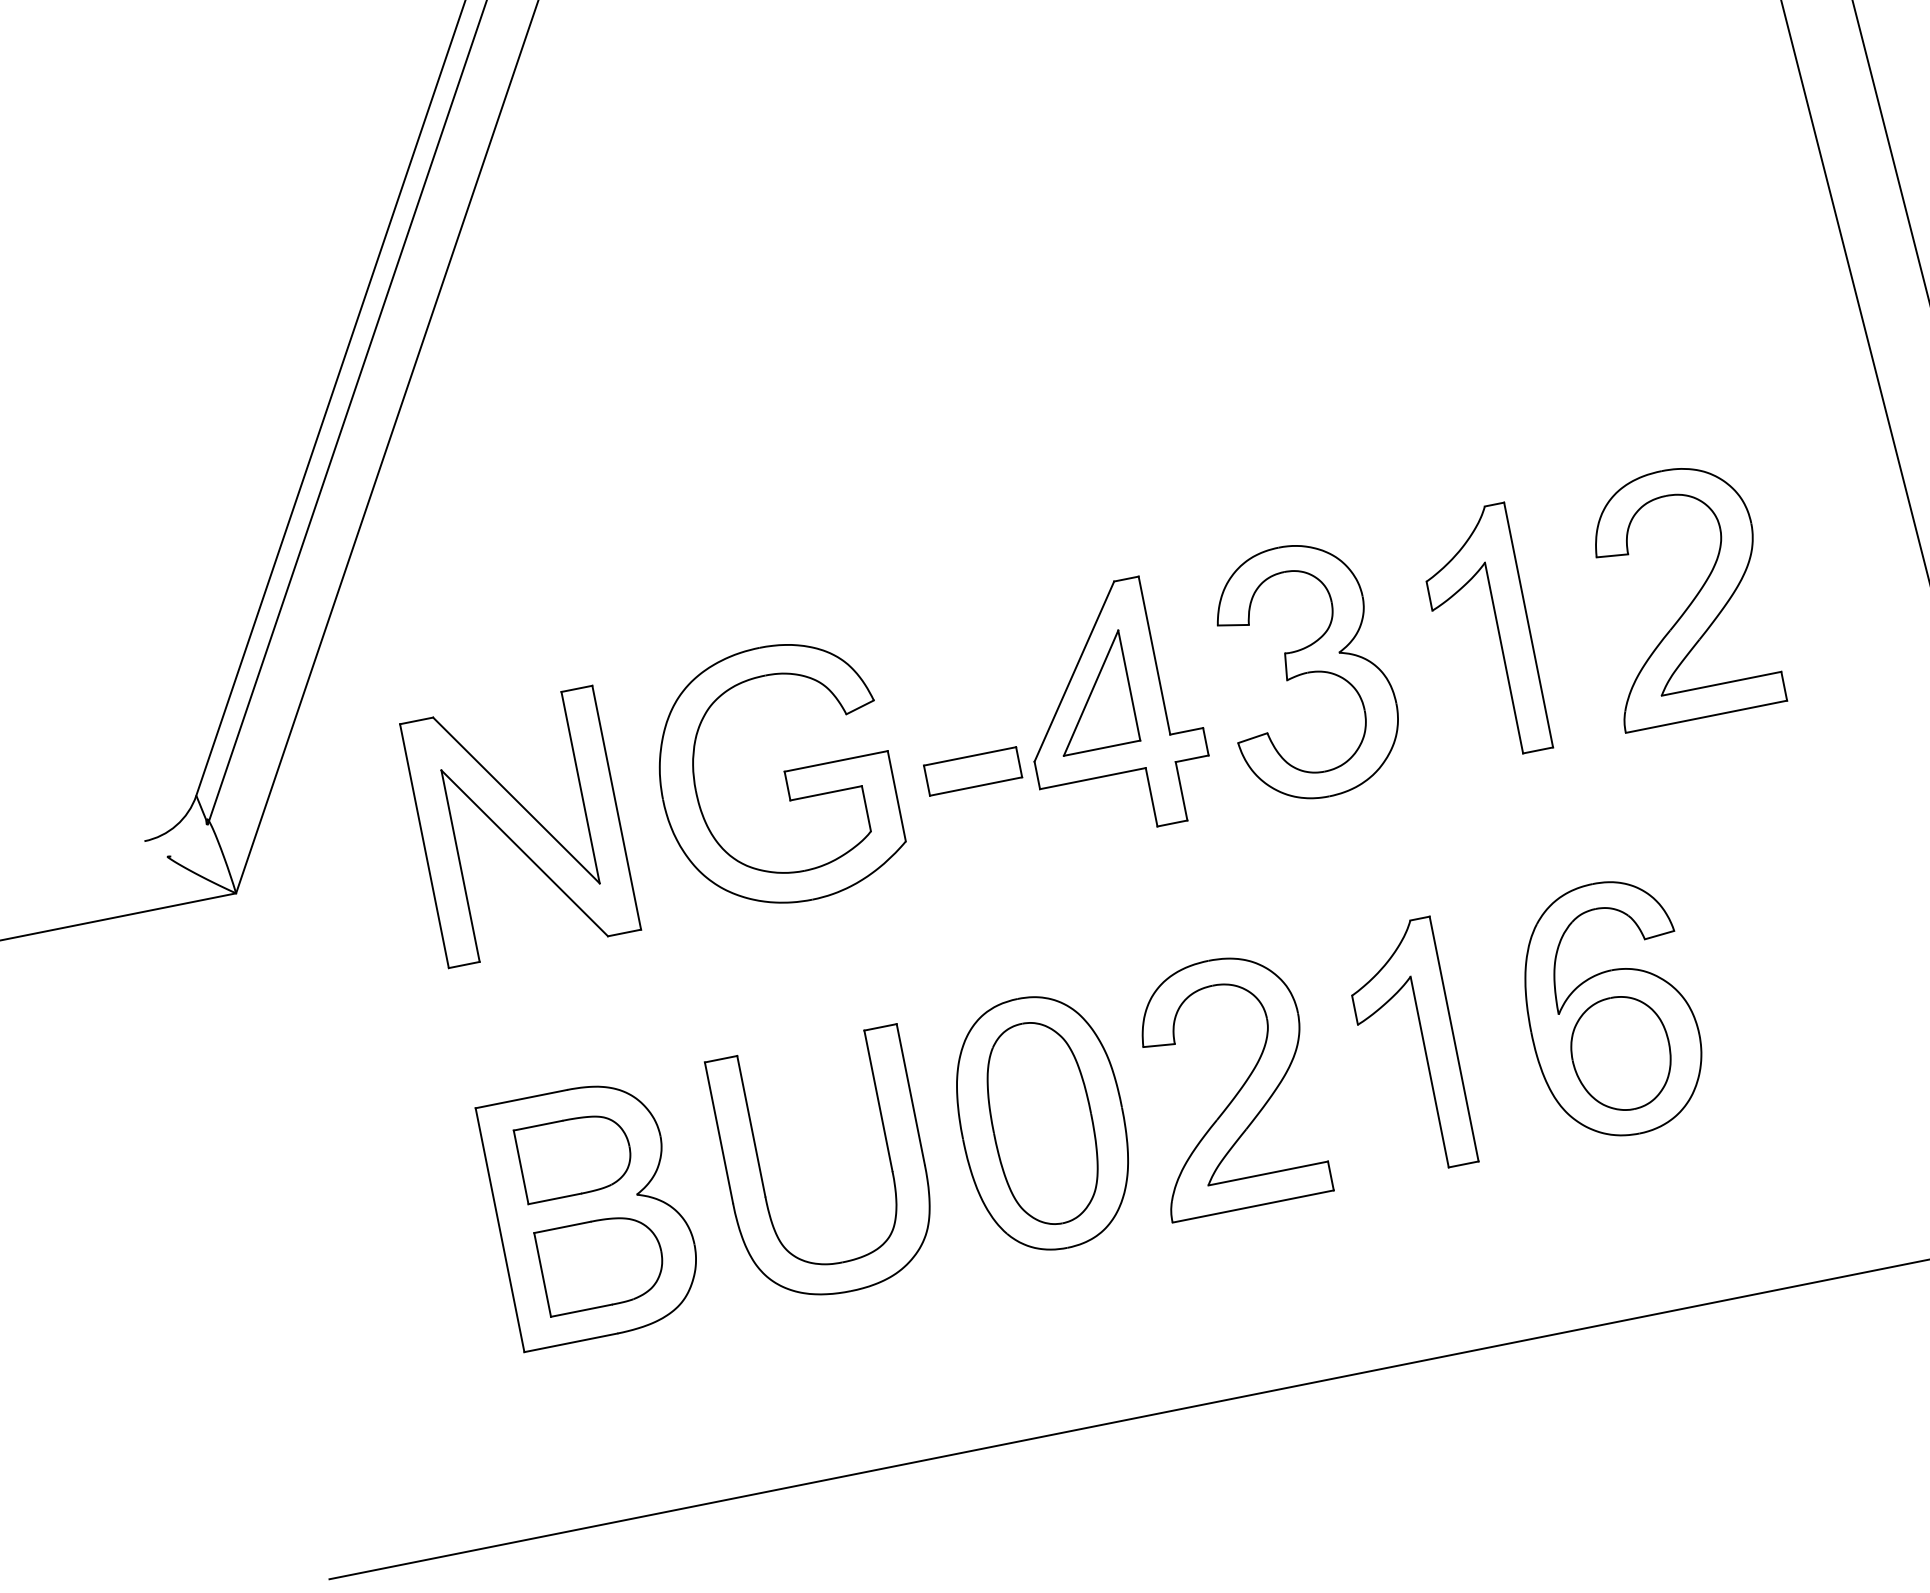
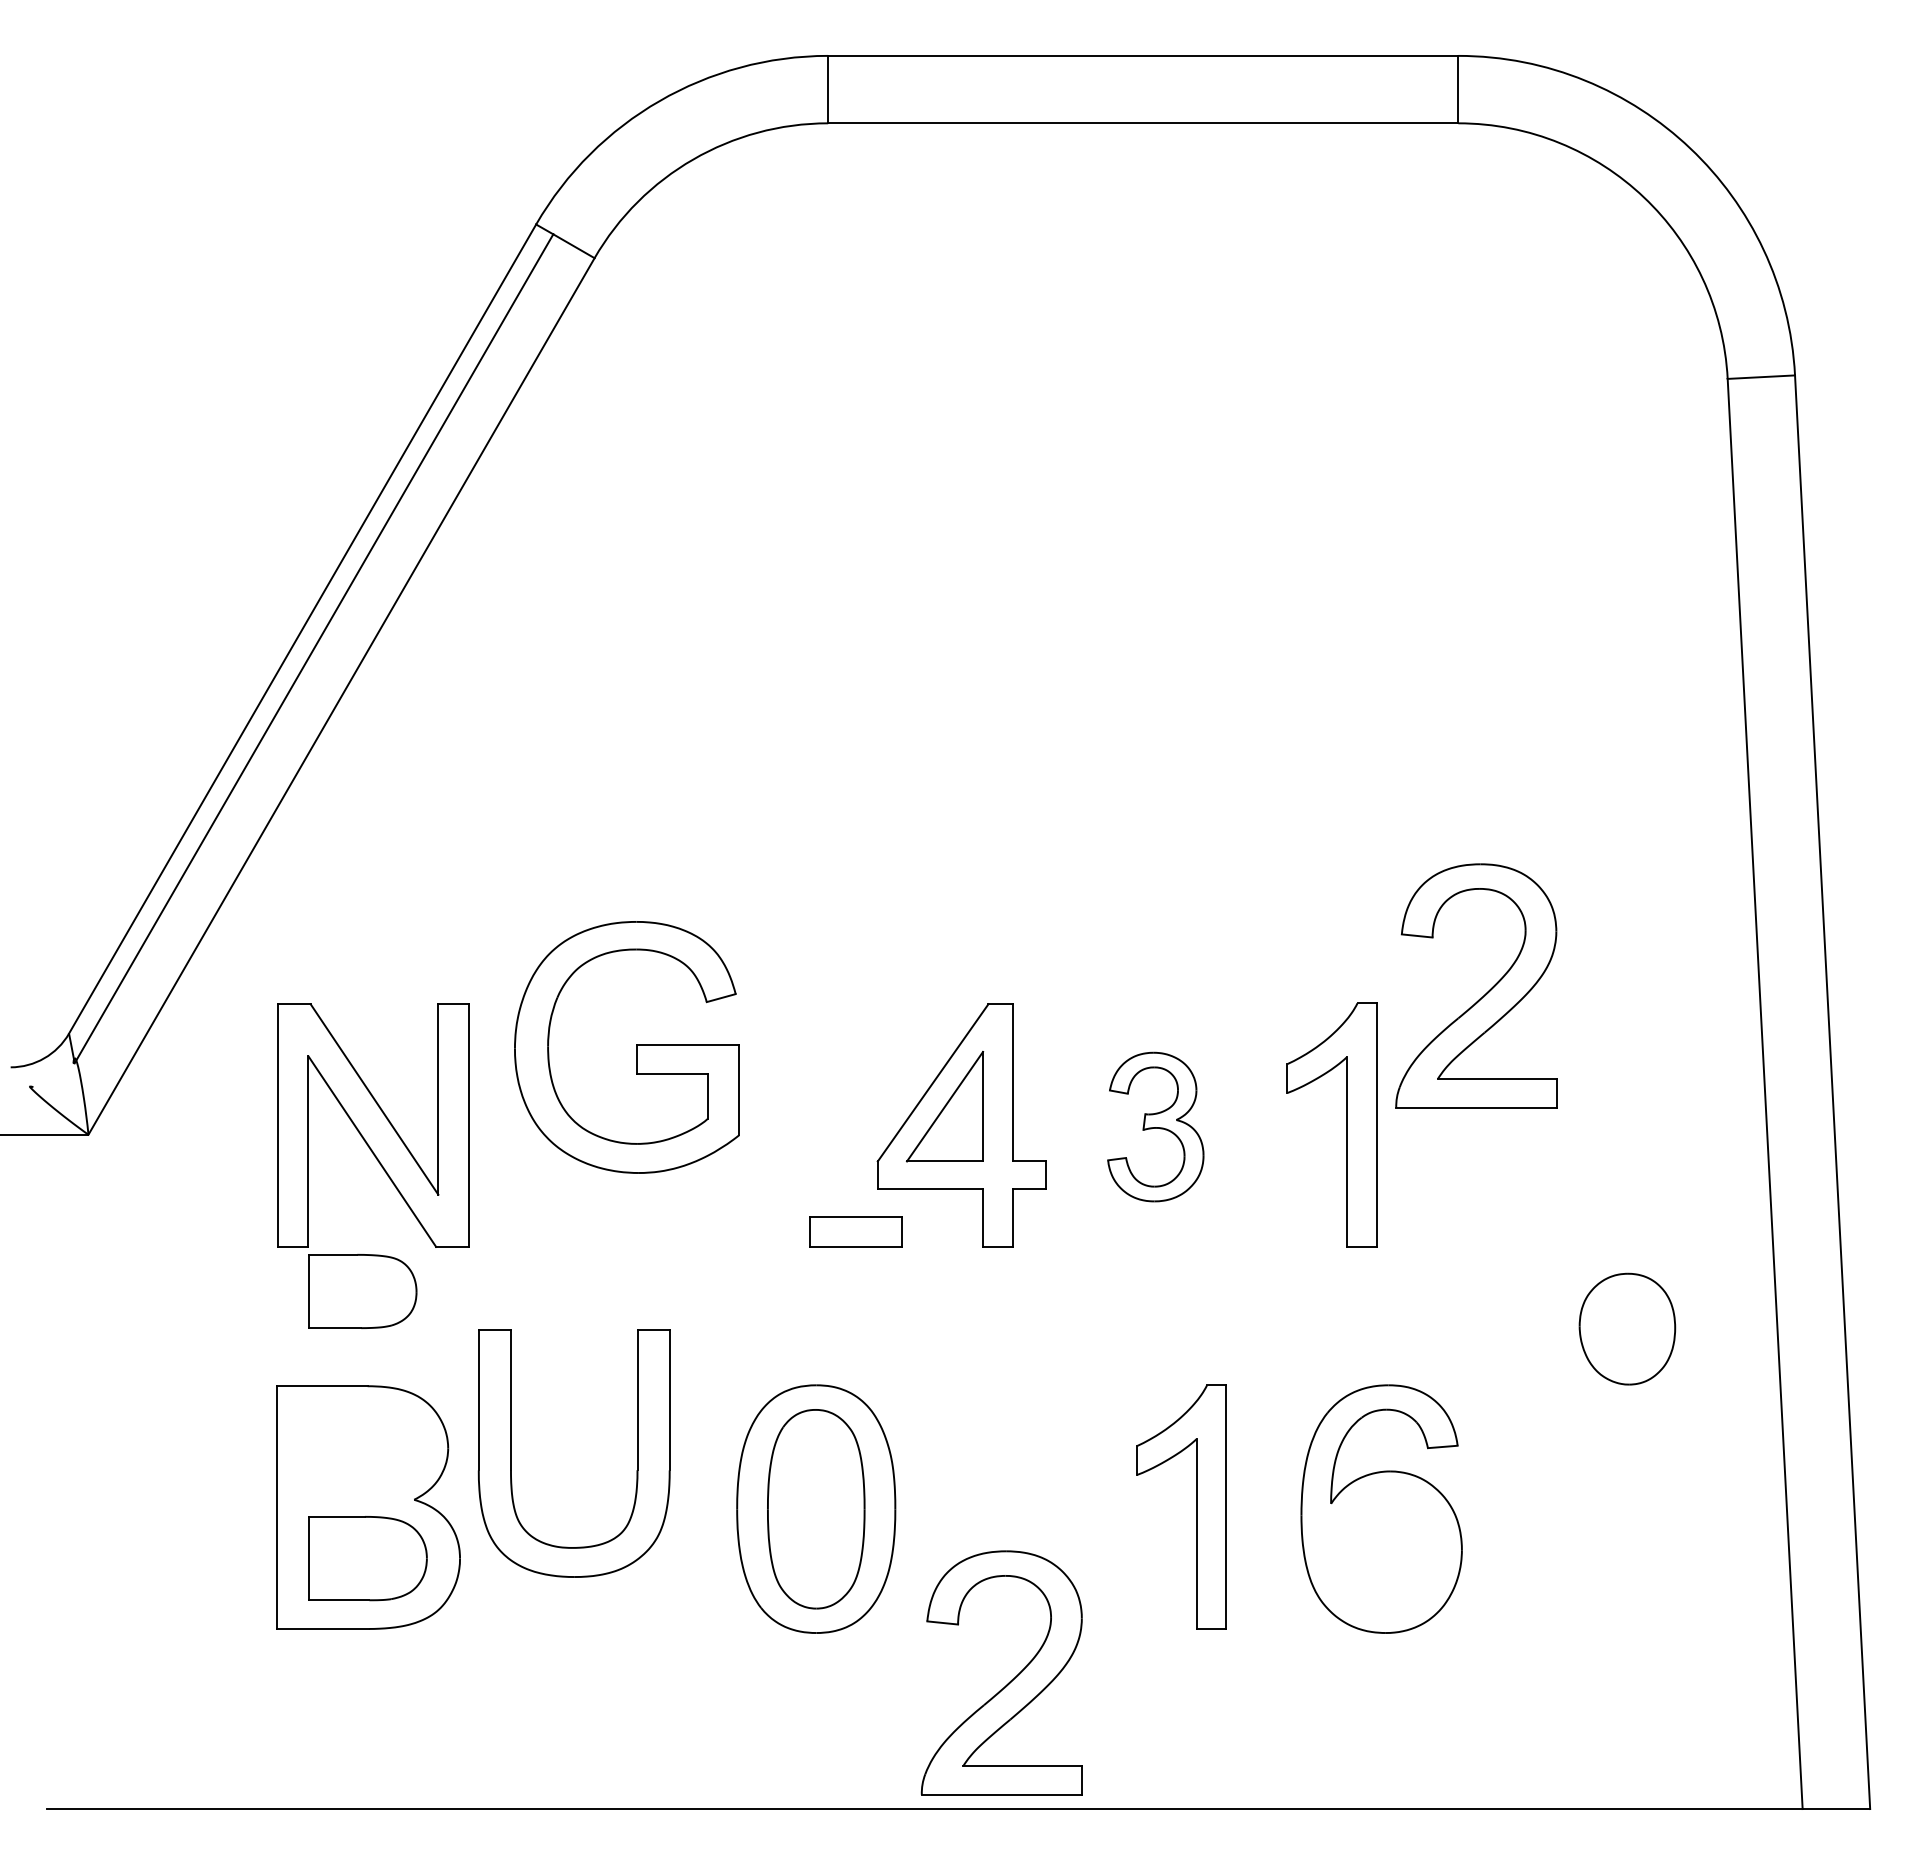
part: (1692, 599) -> (1485, 993), moved
part: (1306, 670) -> (1155, 1126), size x0.6
part: (972, 771) -> (855, 1231), moved
part: (784, 774) -> (636, 1047), moved
part: (1621, 1053) -> (1627, 1328), moved
part: (1238, 1089) -> (1010, 1680), moved
part: (575, 1156) -> (362, 1291), moved
part: (762, 1179) -> (511, 1453), moved

